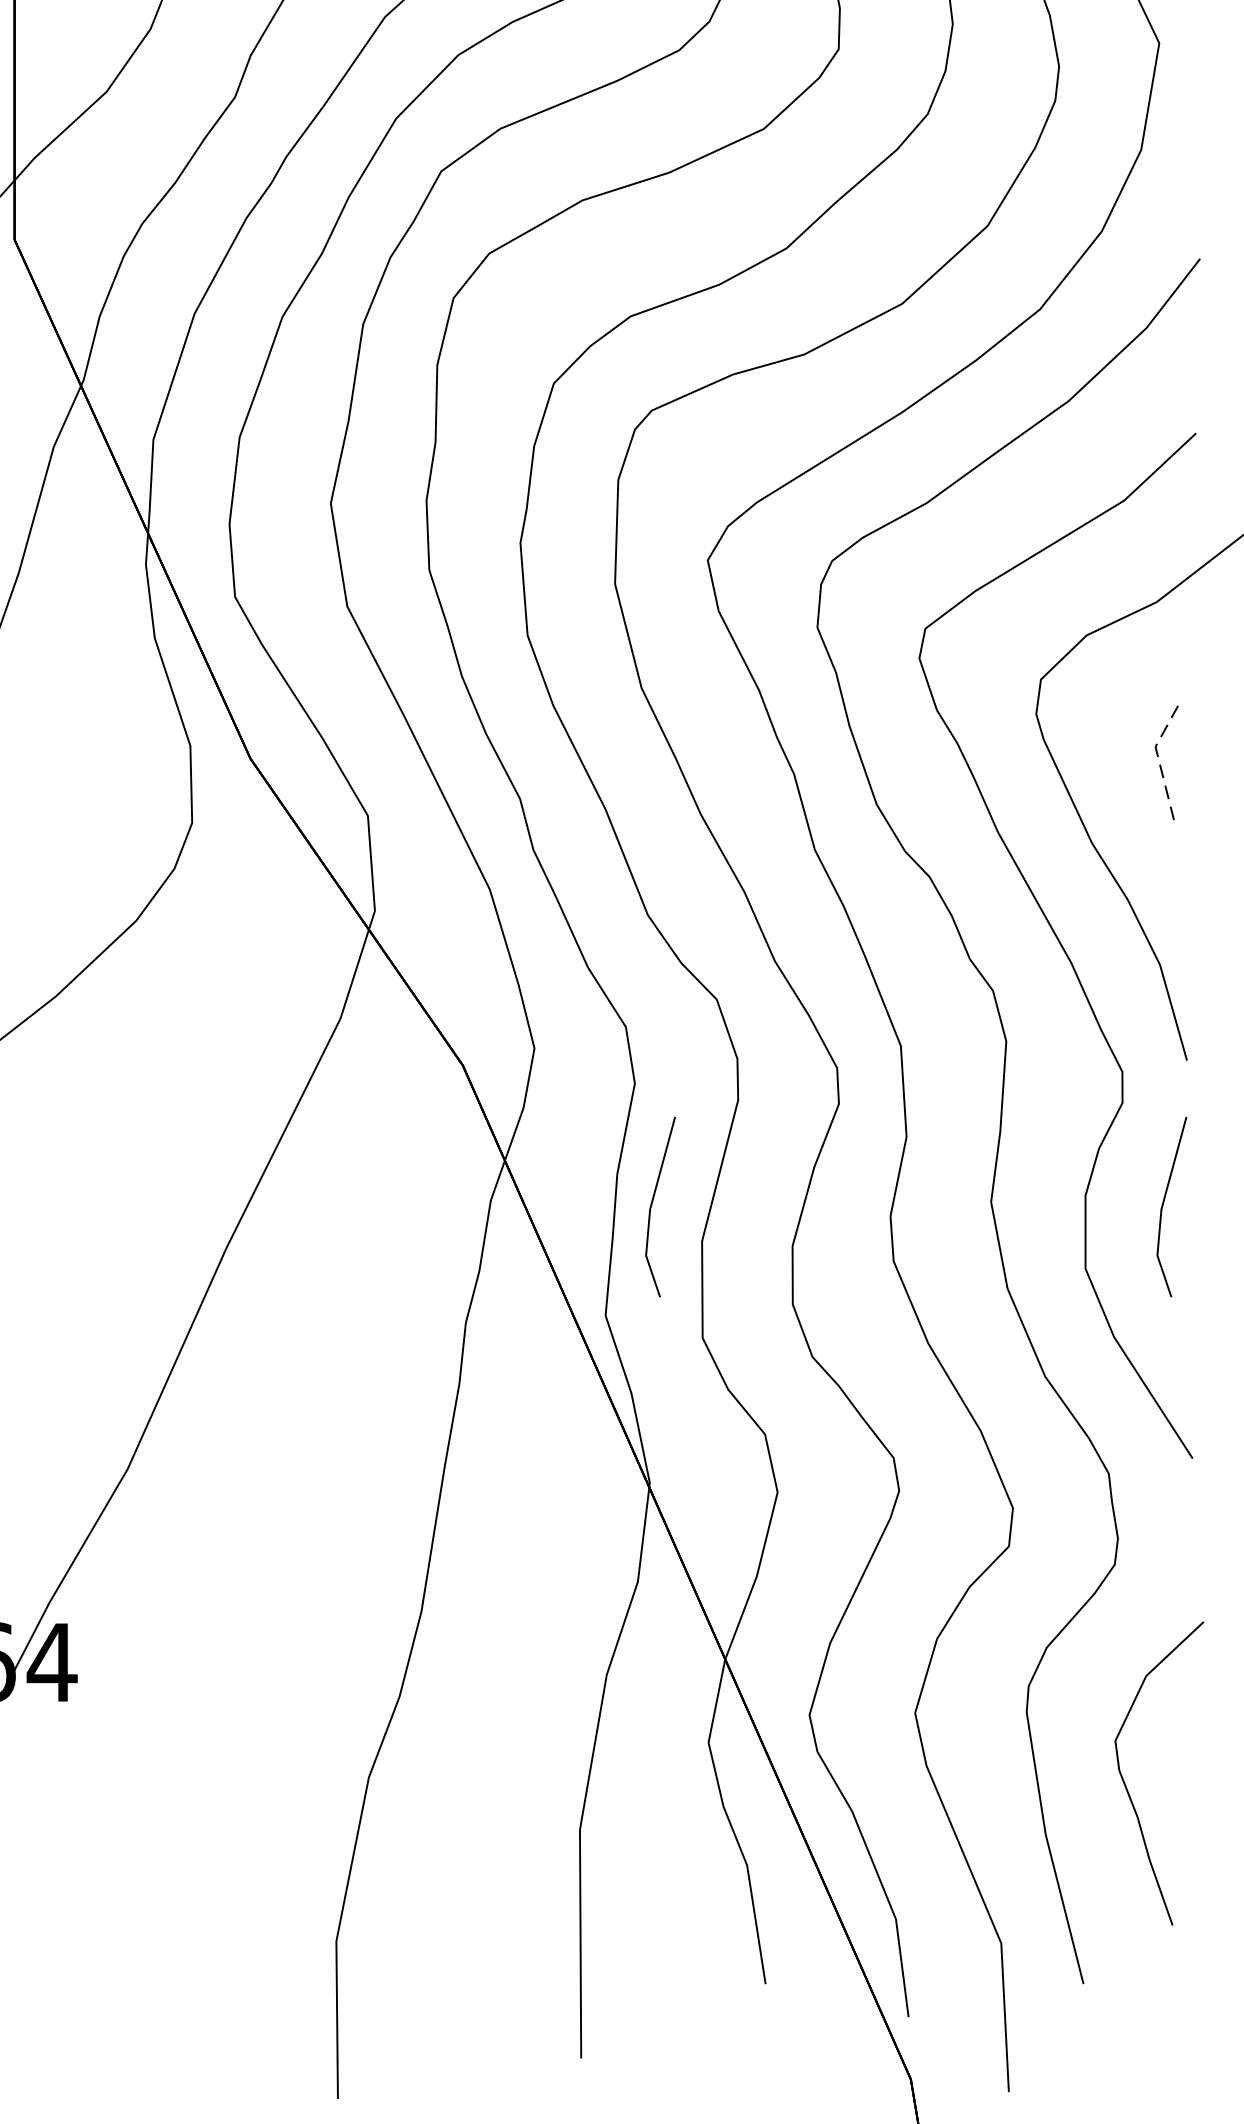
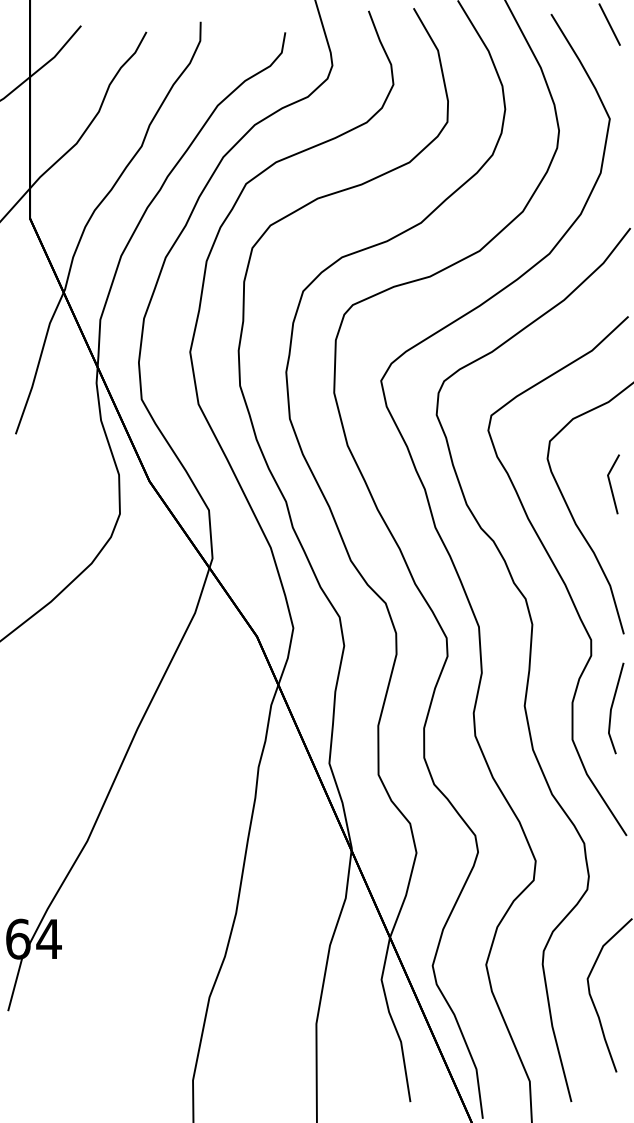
line: (1158, 760) -> (609, 482), dashed -> solid
line: (653, 1207) -> (353, 708), removed

